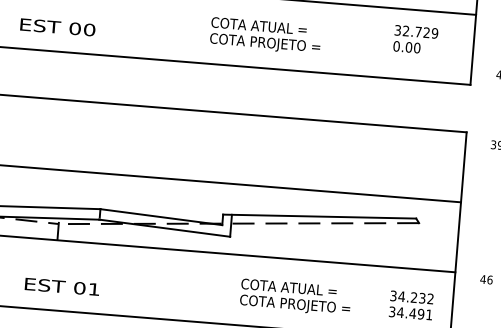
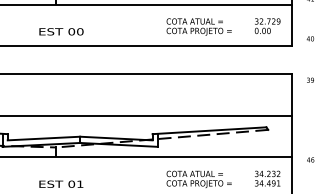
text: (57, 26) -> (61, 31), moved
text: (264, 35) -> (198, 26), moved
text: (415, 38) -> (267, 25), moved

